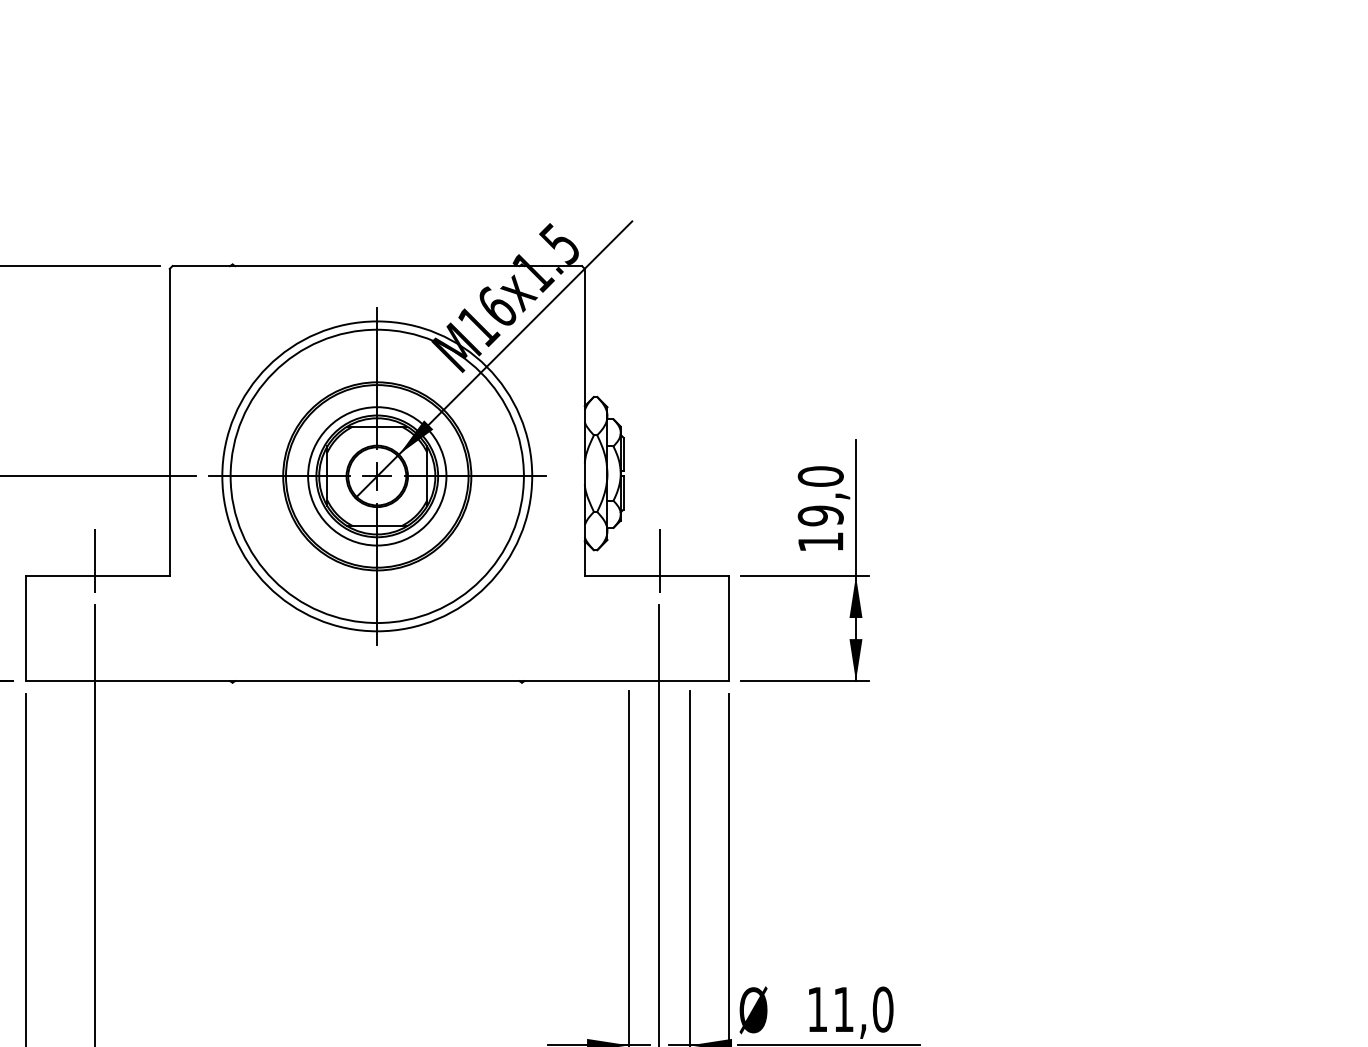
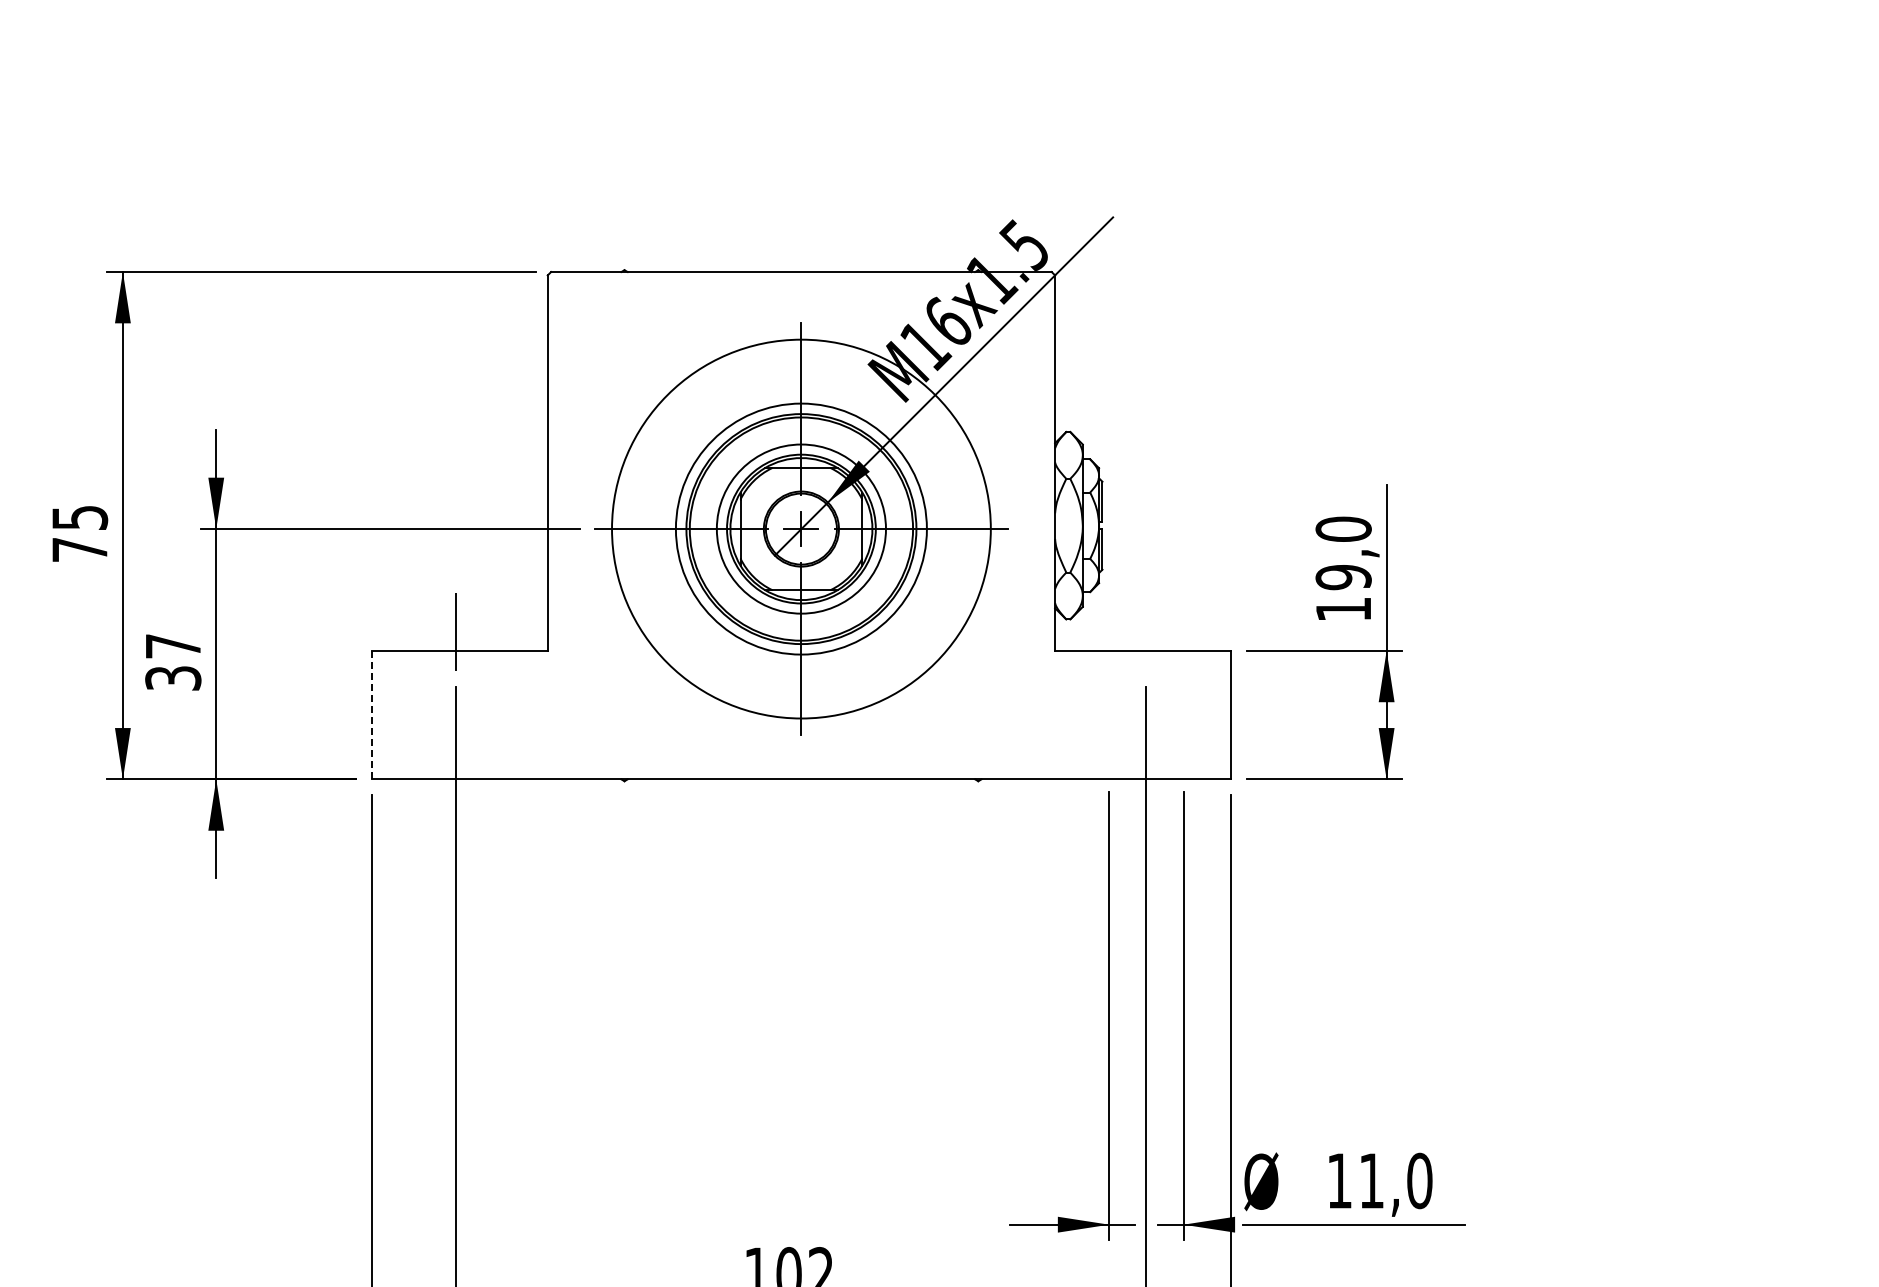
circle: (377, 475) -> (801, 528), size x0.7
line: (659, 560) -> (1146, 632), removed
line: (25, 628) -> (371, 715), solid -> dashed

